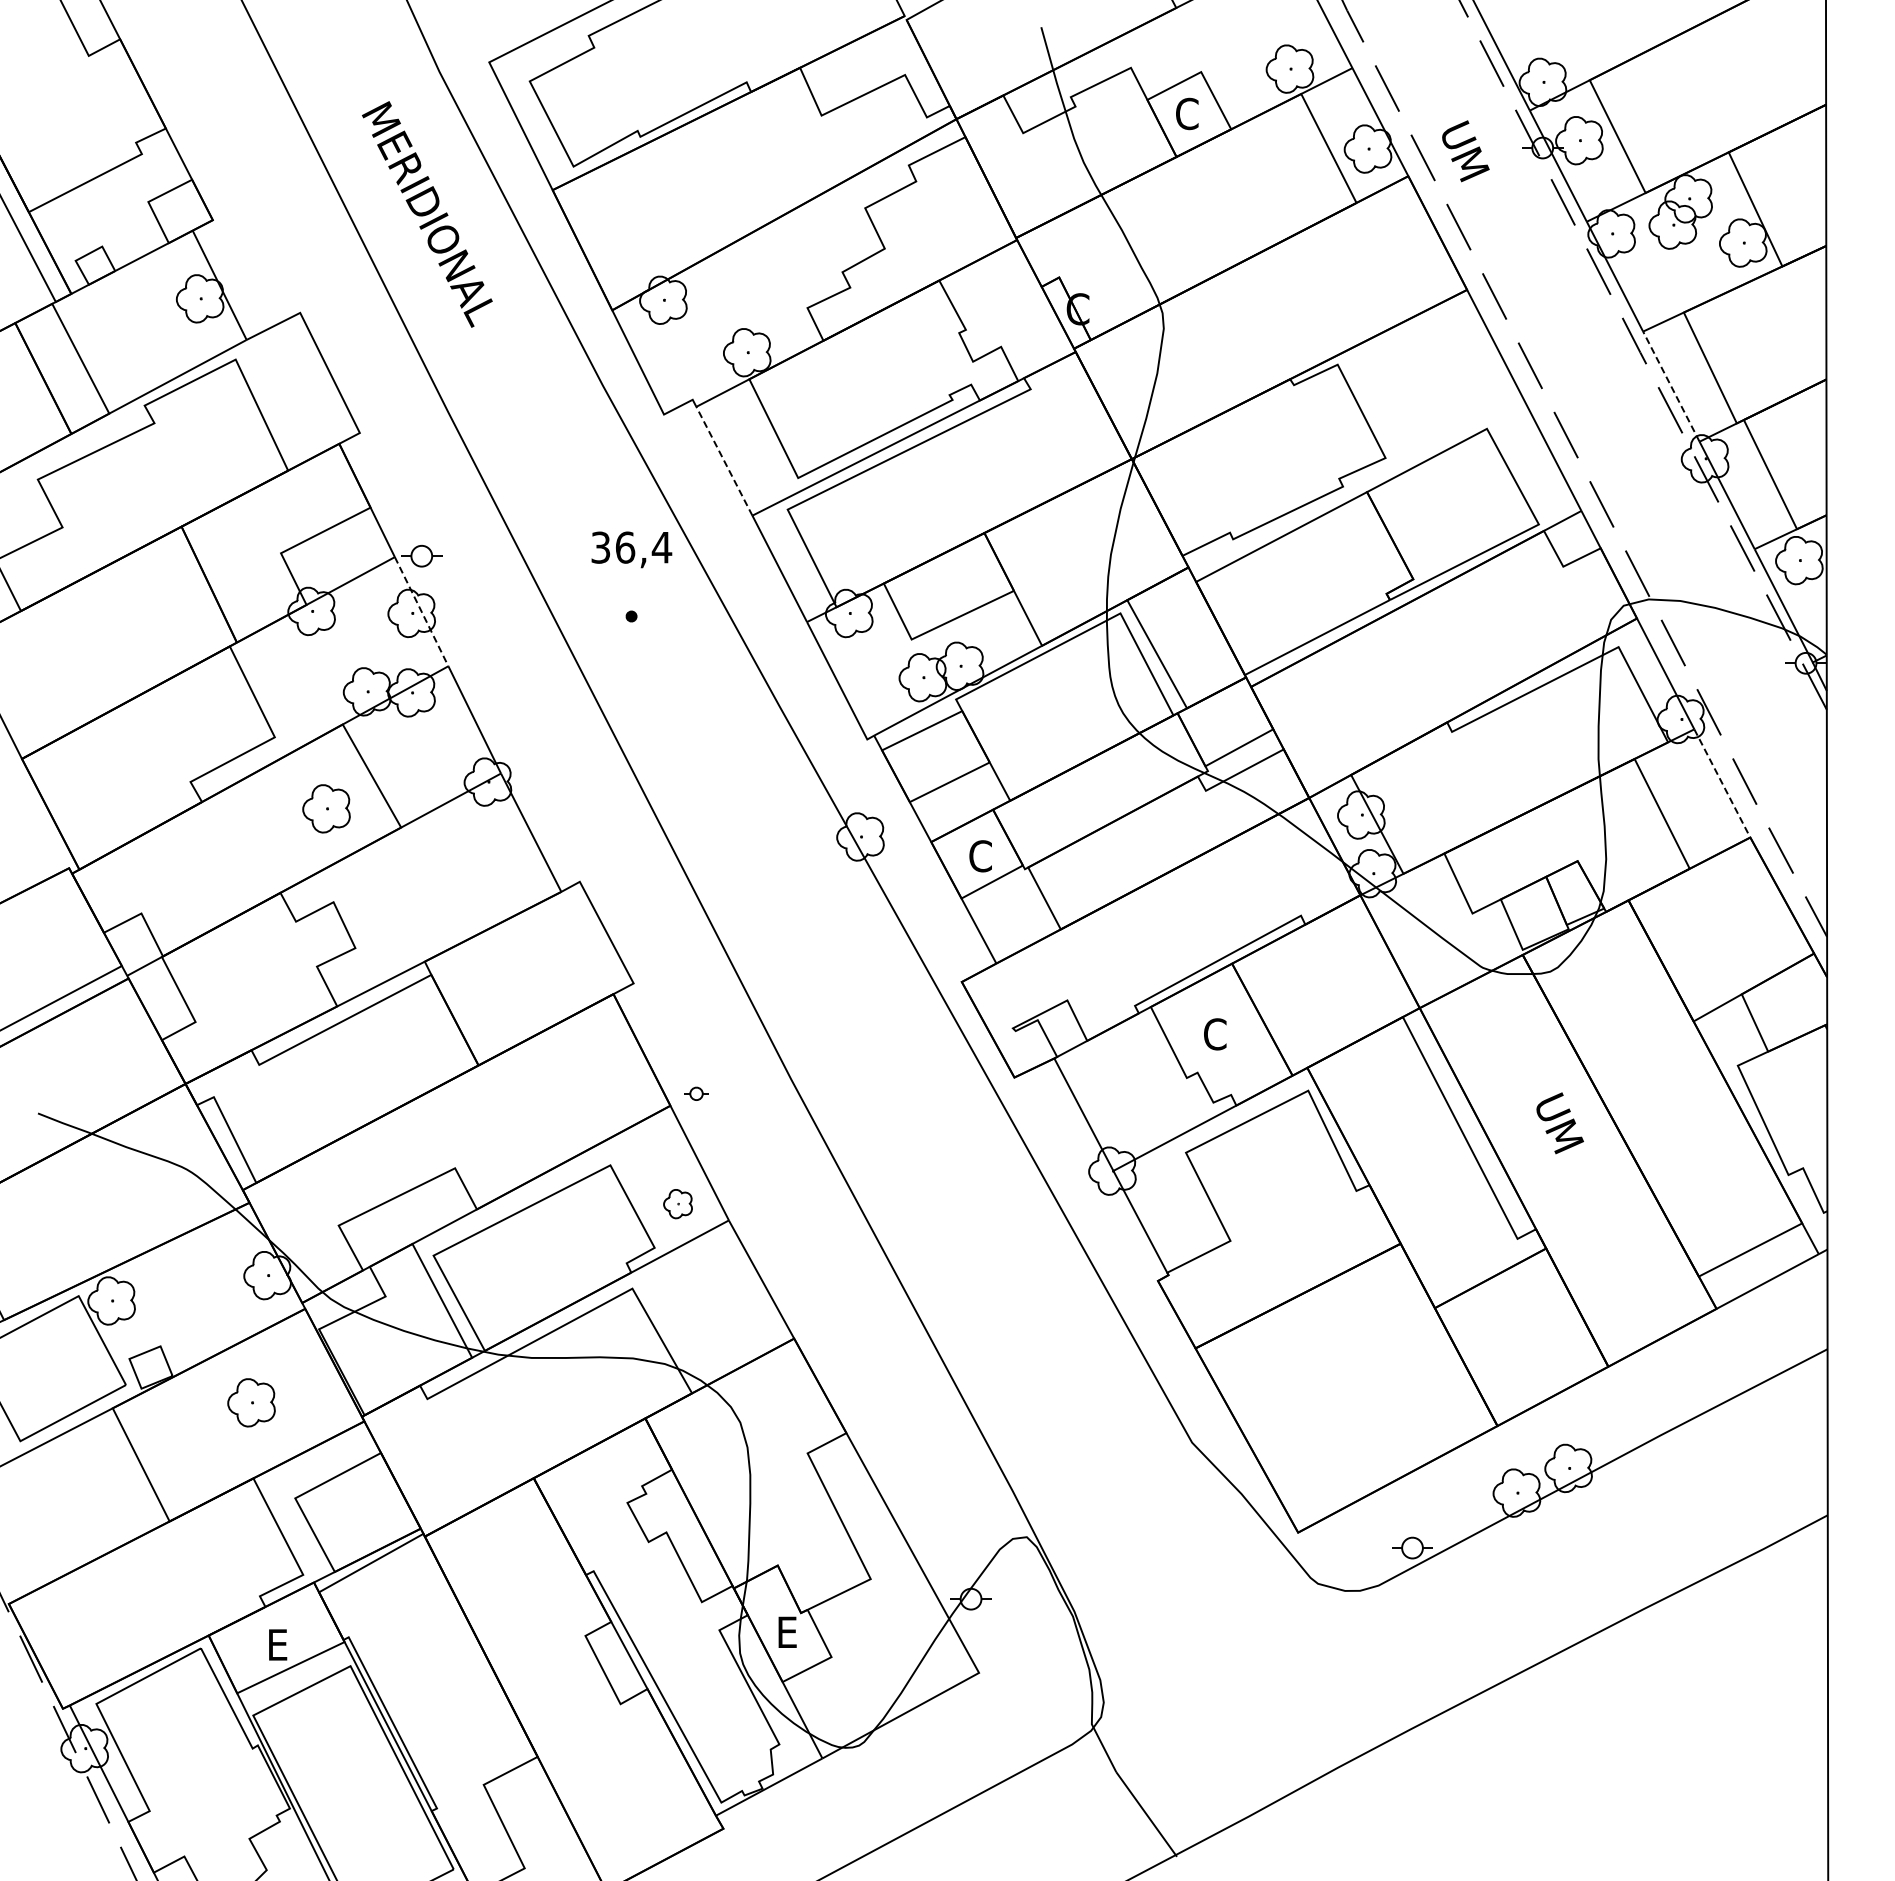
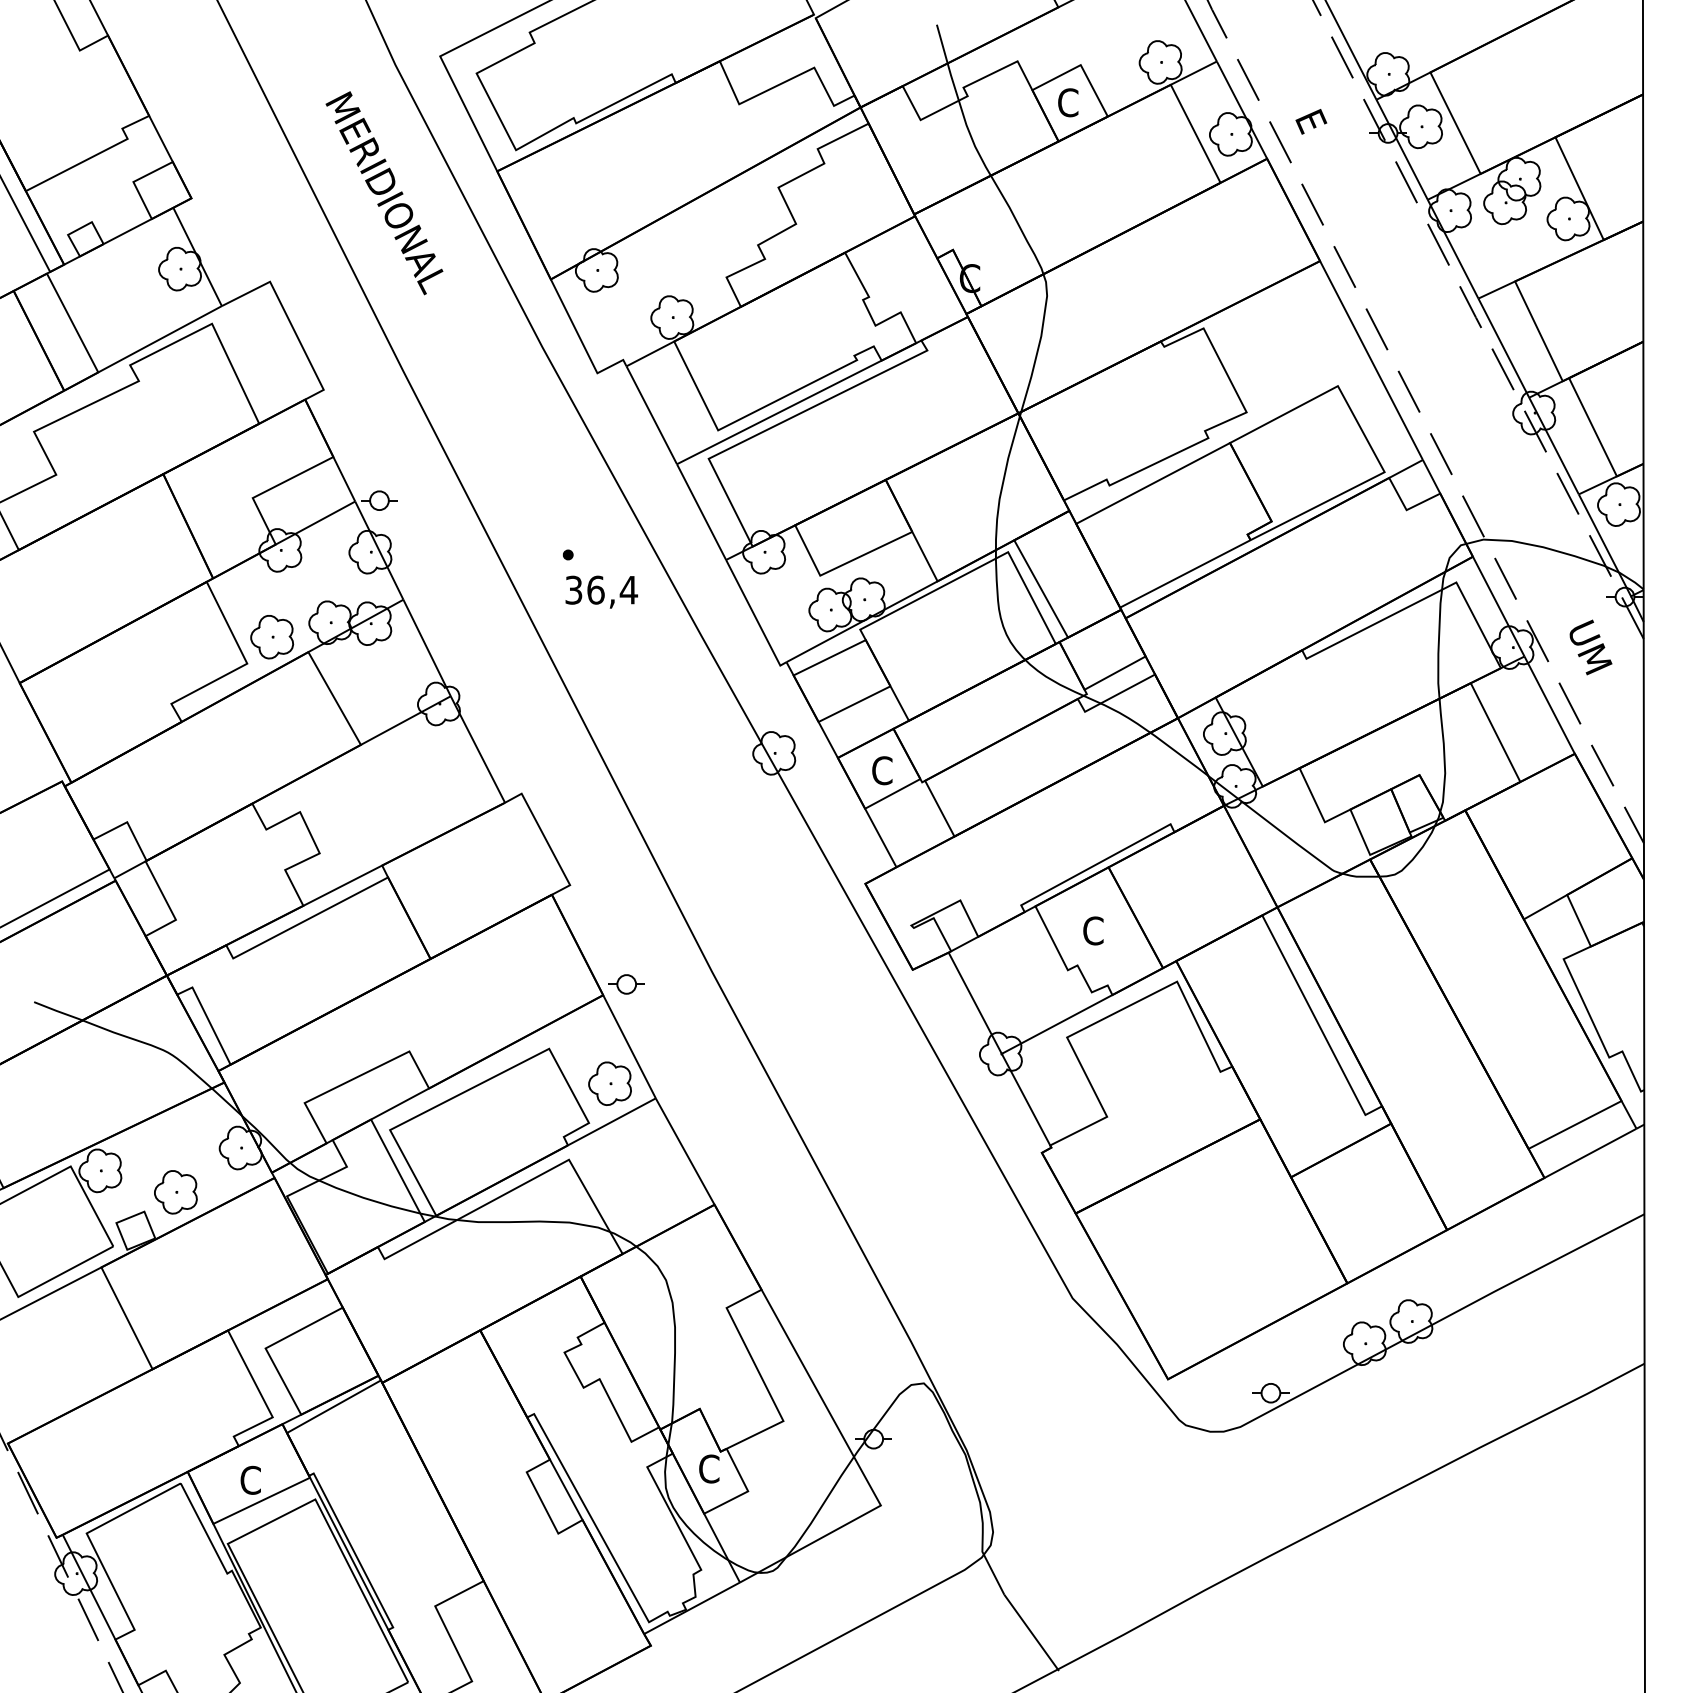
text: (1464, 151) -> (1317, 136), UM -> E
line: (1671, 386) -> (1503, 348), dashed -> solid
line: (724, 460) -> (651, 414), dashed -> solid
text: (631, 549) -> (601, 591), moved
line: (421, 611) -> (379, 550), dashed -> solid
line: (1722, 784) -> (1549, 706), dashed -> solid
part: (326, 808) -> (272, 636), moved
part: (696, 1093) -> (626, 984), size x1.67
text: (1559, 1123) -> (1590, 647), moved
part: (677, 1203) -> (609, 1083), size x1.67
part: (251, 1402) -> (175, 1192), moved
text: (788, 1632) -> (709, 1469), E -> C
text: (278, 1644) -> (250, 1479), E -> C

